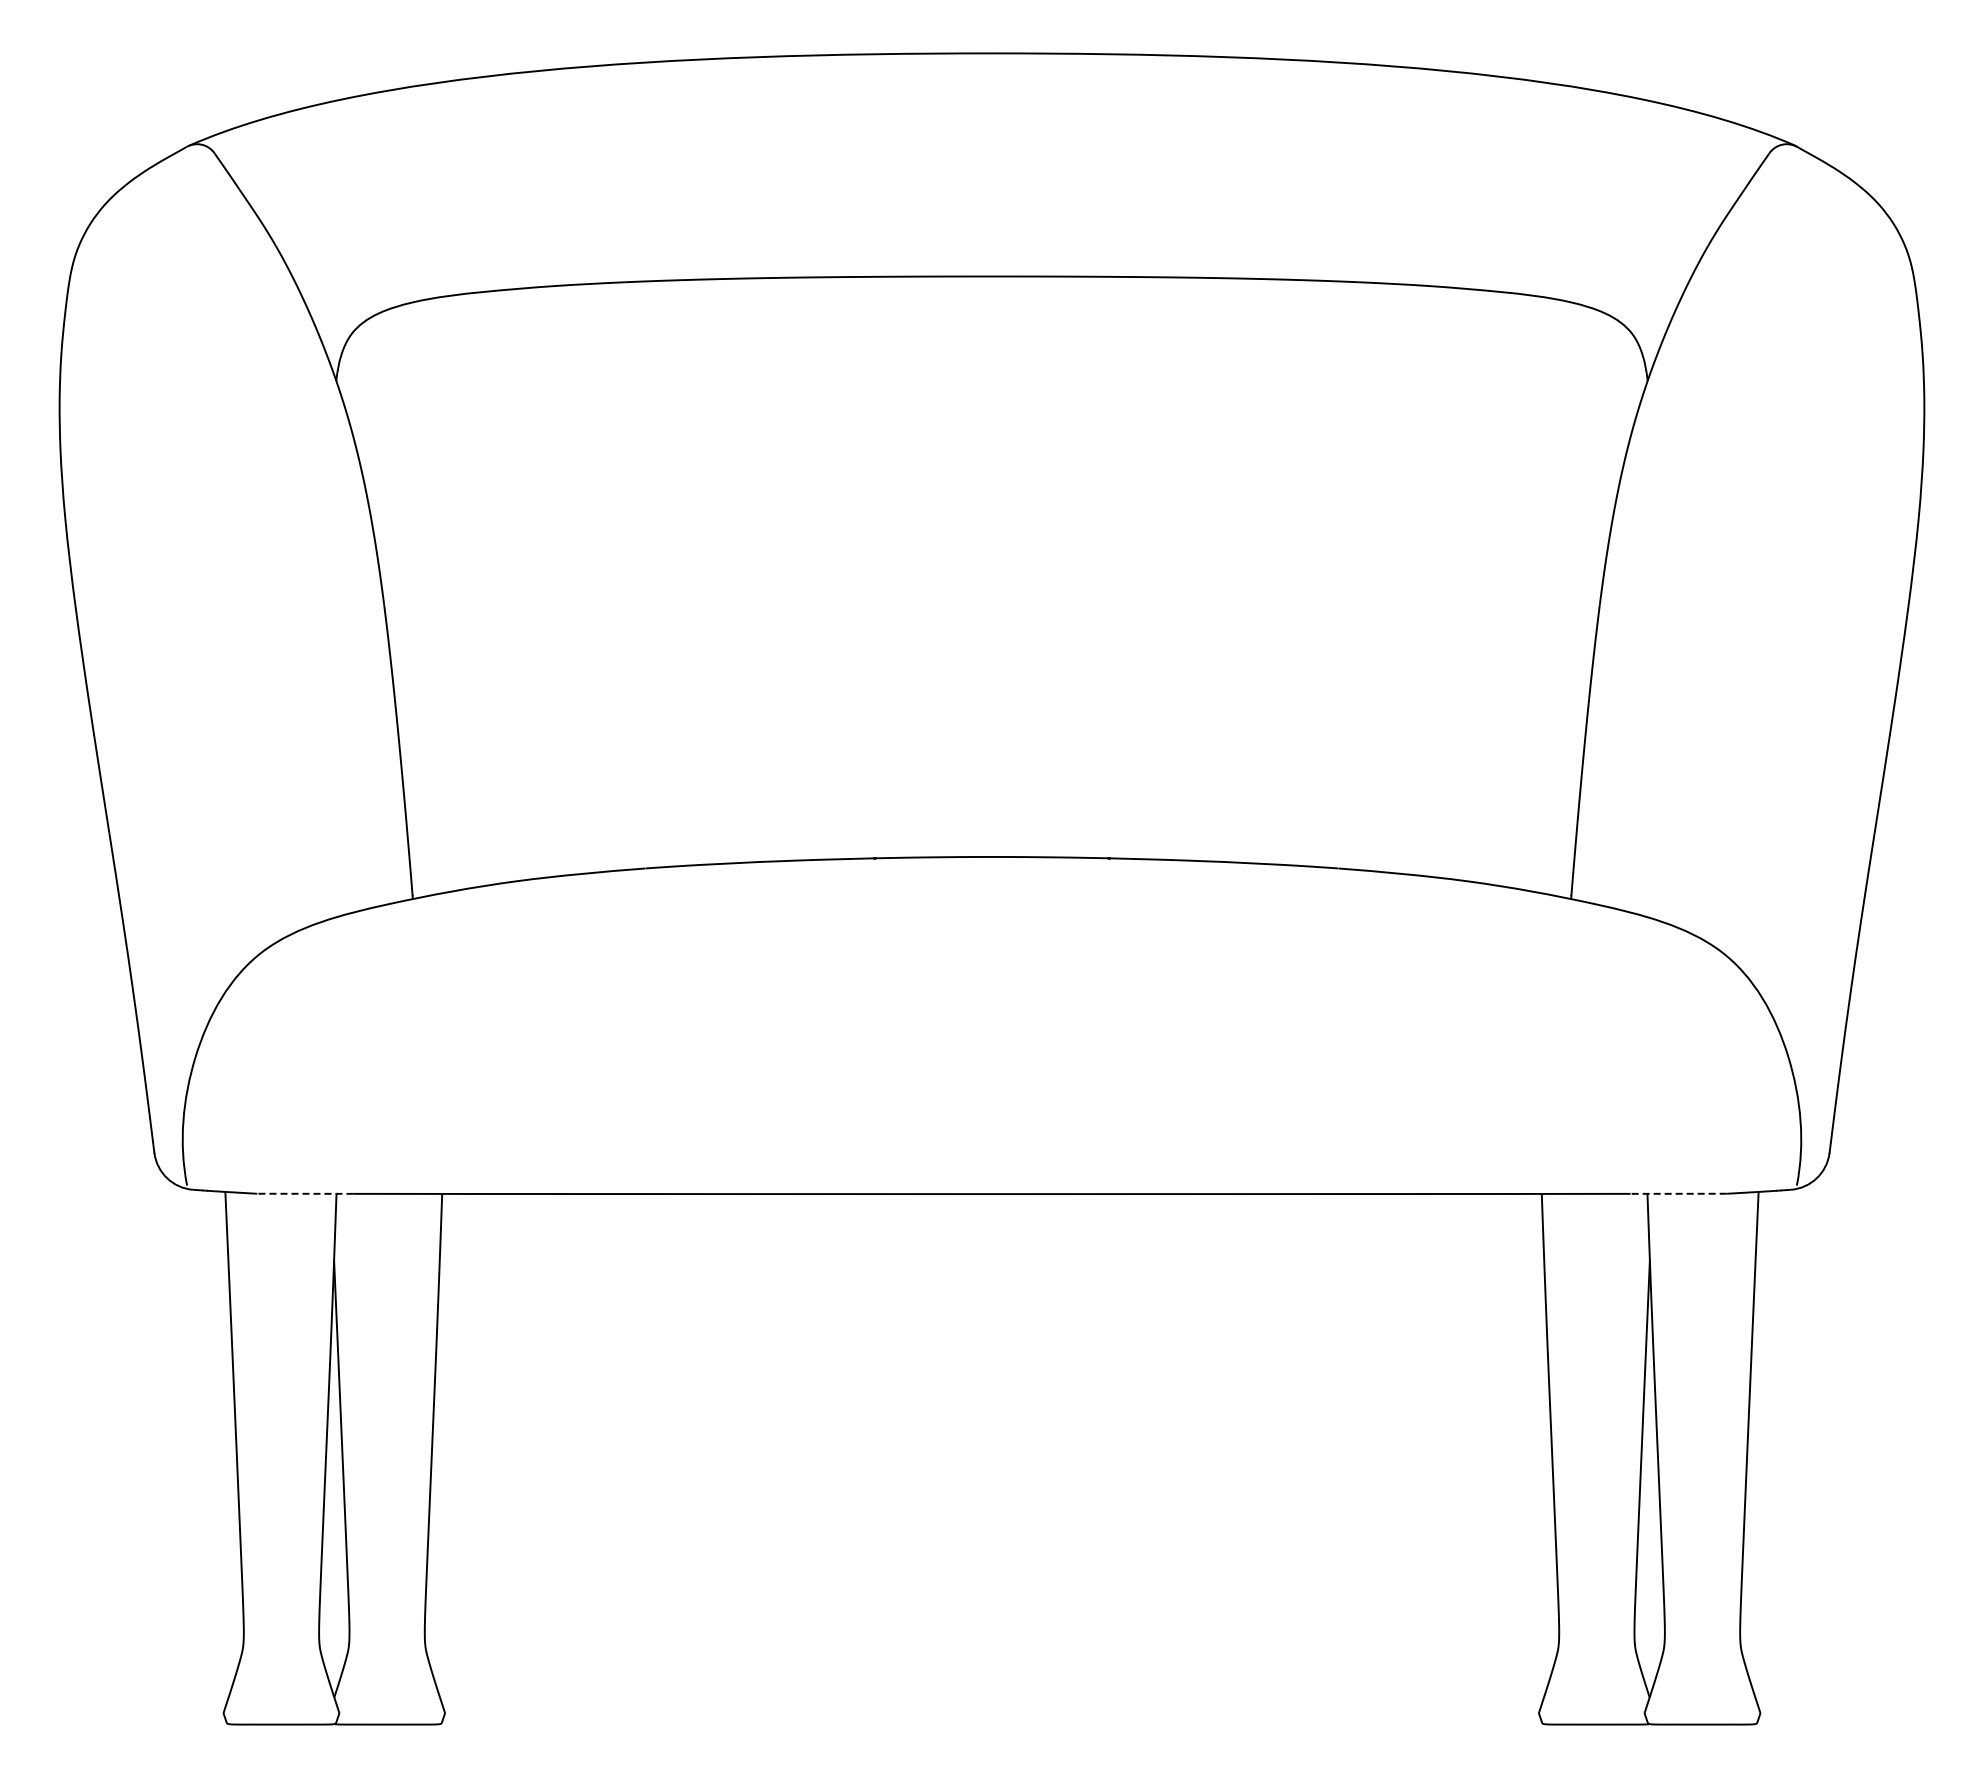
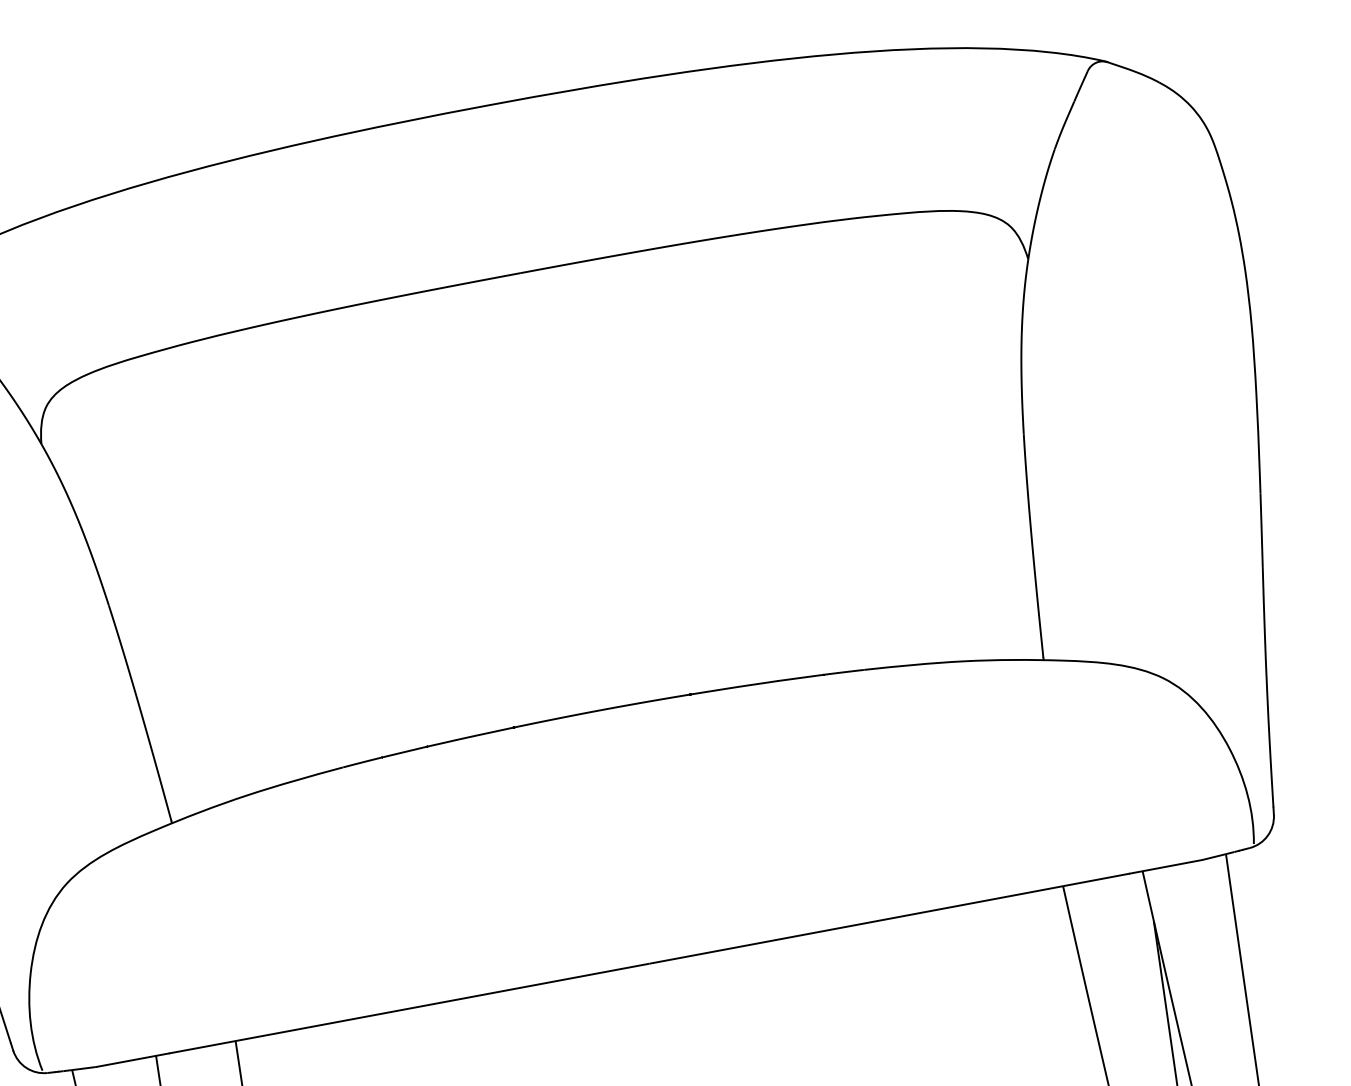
line: (304, 1193) -> (131, 1060), dashed -> solid
line: (1678, 1193) -> (1165, 866), dashed -> solid

